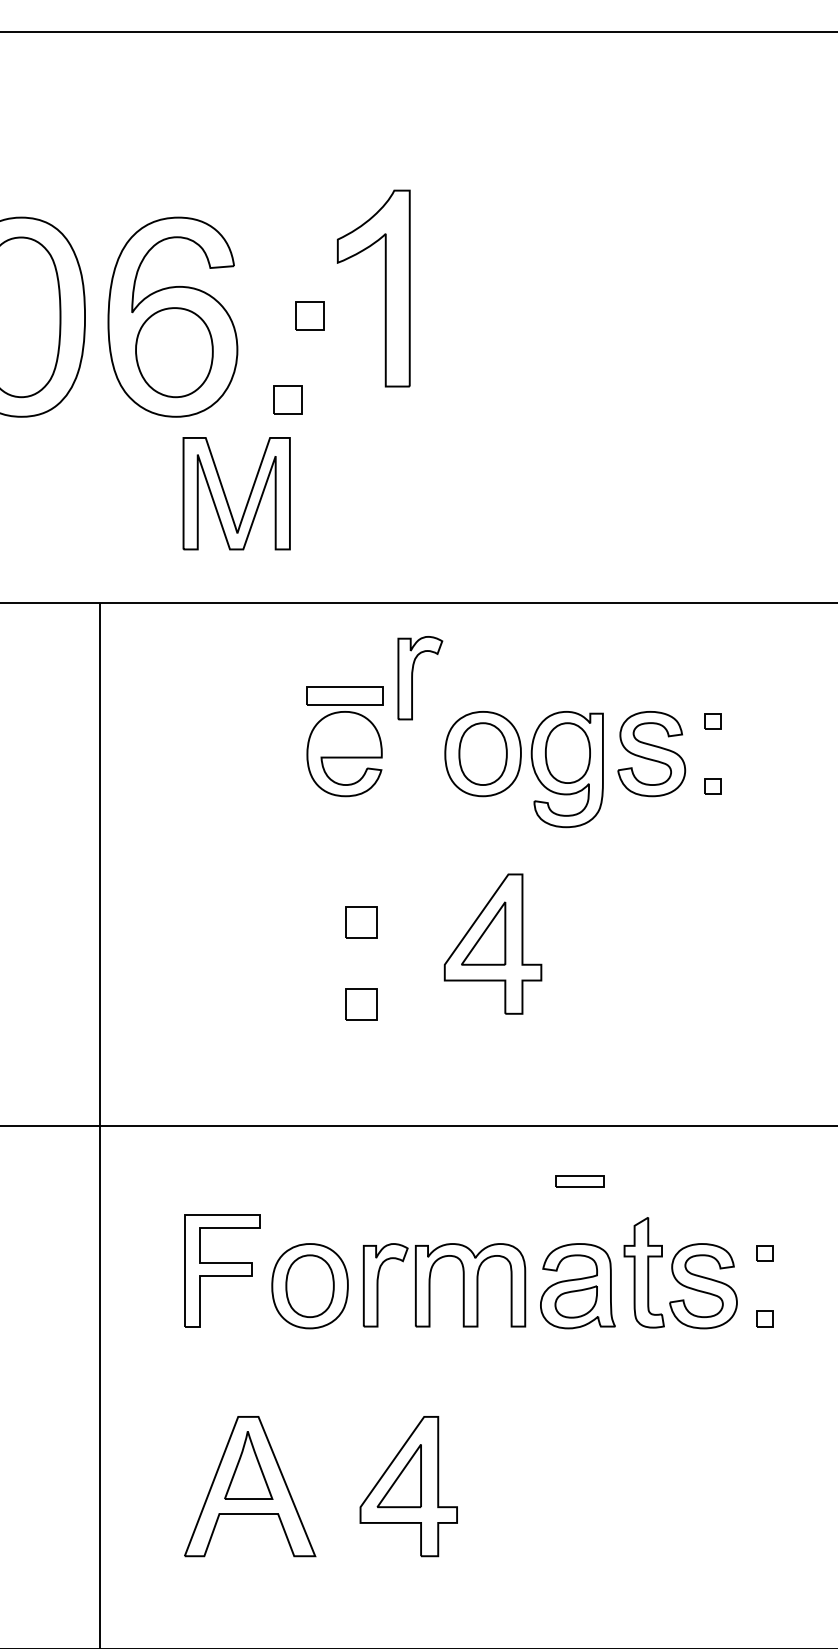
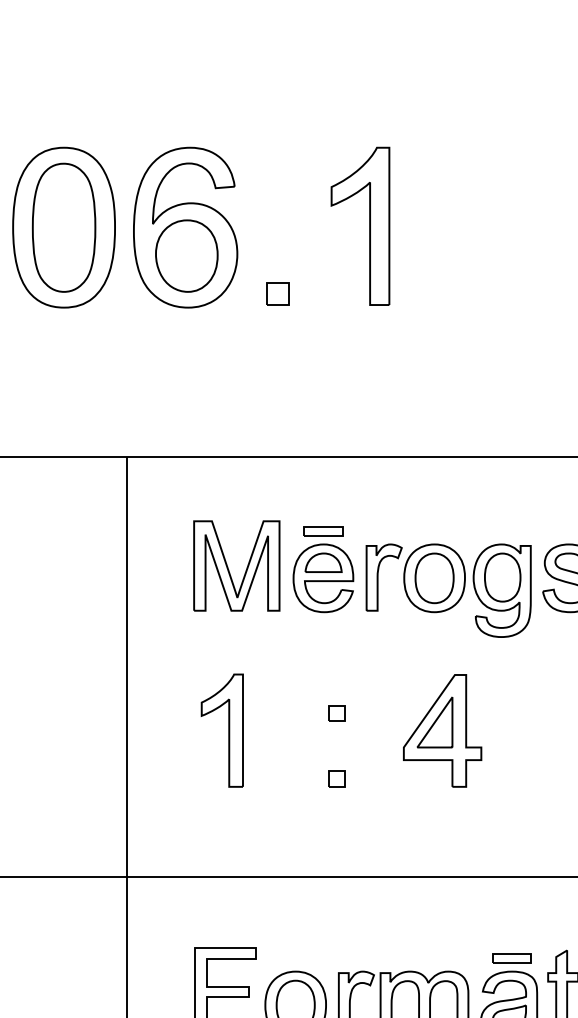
part: (384, 288) -> (369, 226), moved
part: (309, 315) -> (295, 226), removed
part: (226, 496) -> (228, 568), moved
part: (412, 678) -> (377, 577), moved
part: (344, 695) -> (323, 531), size x0.62
part: (344, 734) -> (323, 562), added
part: (361, 922) -> (336, 713), size x0.62
part: (226, 943) -> (228, 730), added
part: (361, 1003) -> (336, 778), size x0.62
part: (579, 1181) -> (511, 958), moved

